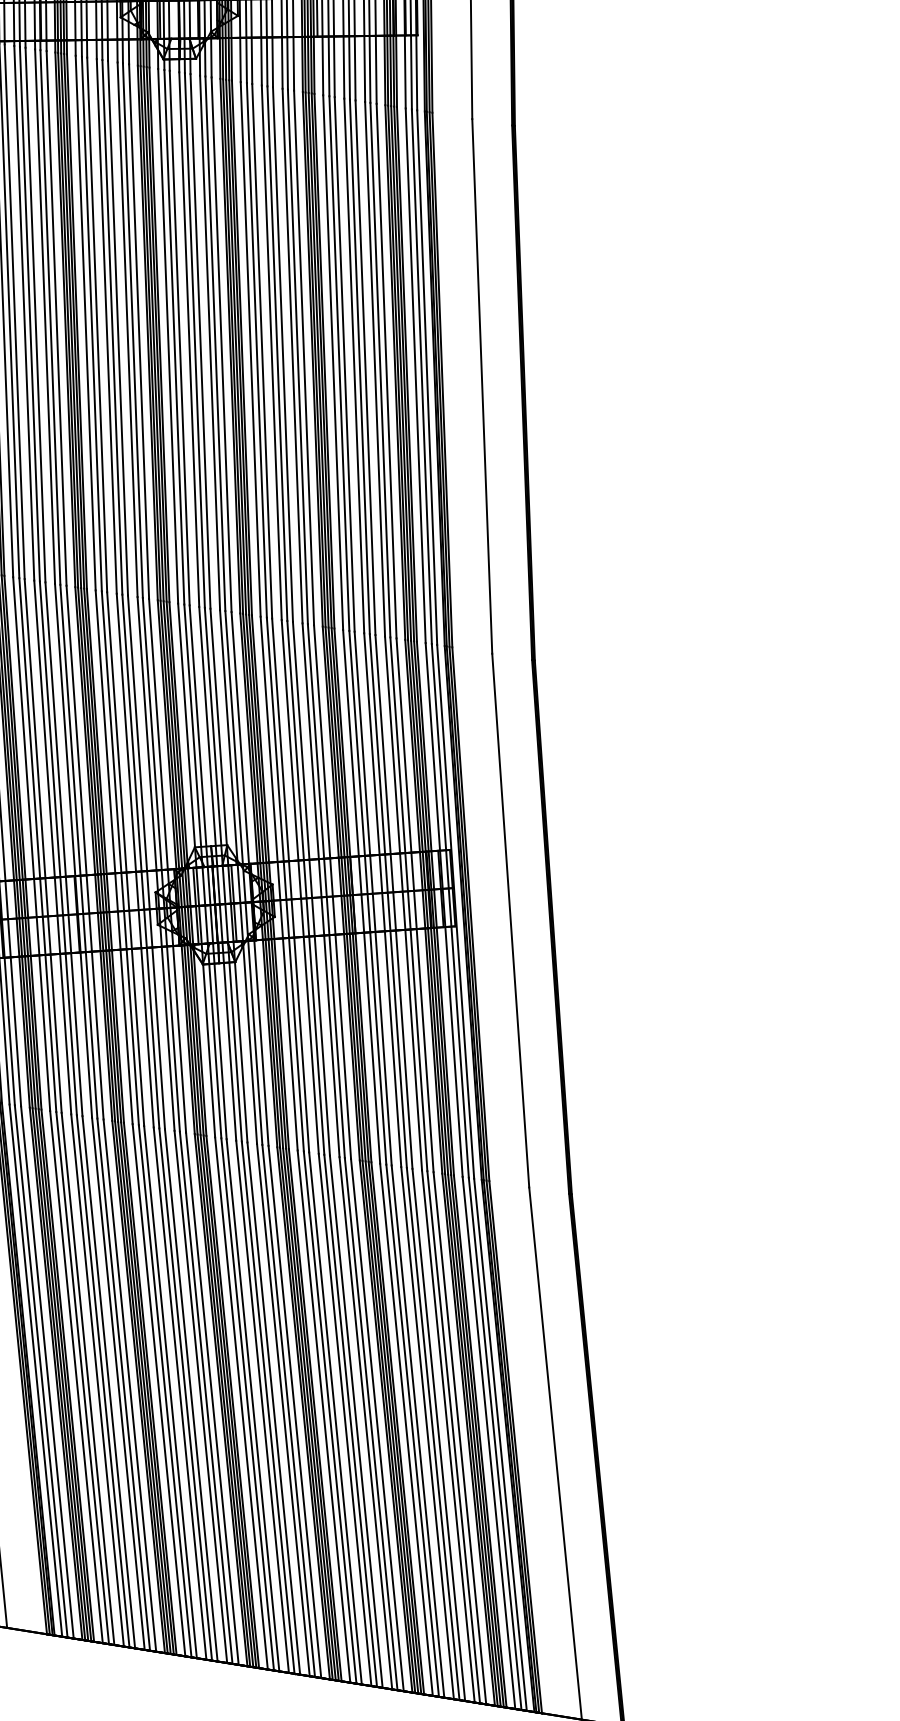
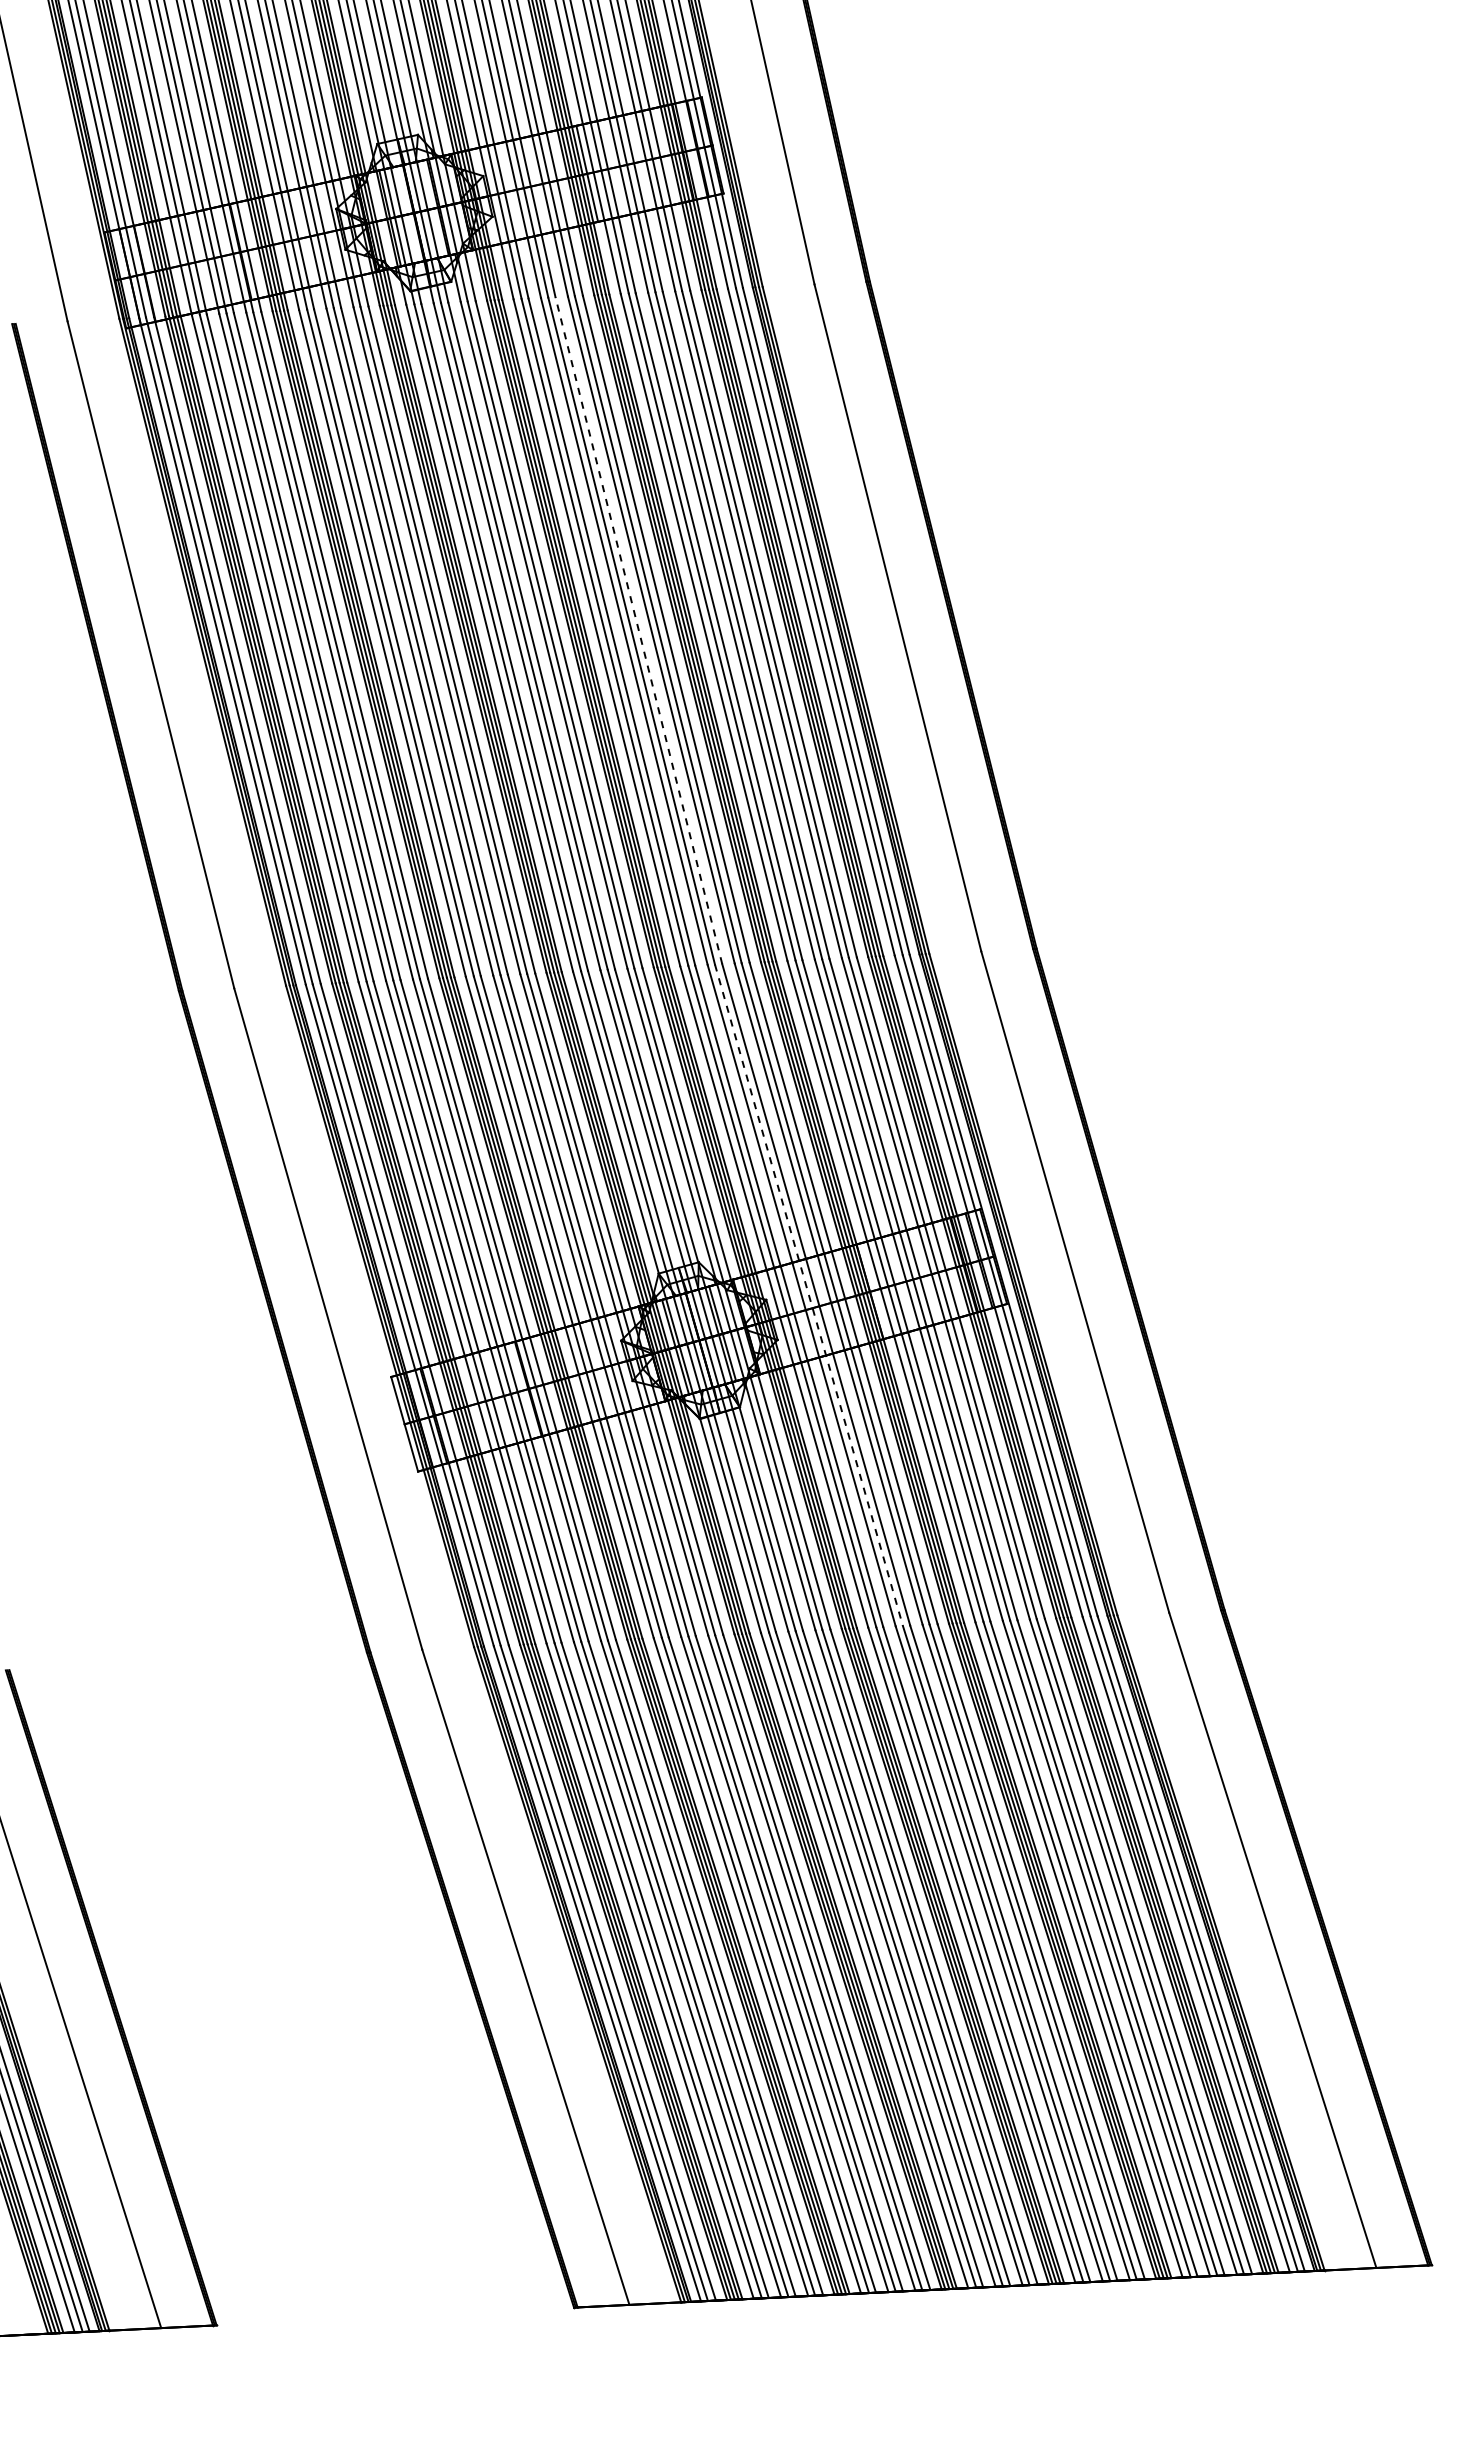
line: (282, 354) -> (638, 630), solid -> dashed
line: (305, 888) -> (808, 1295), solid -> dashed

